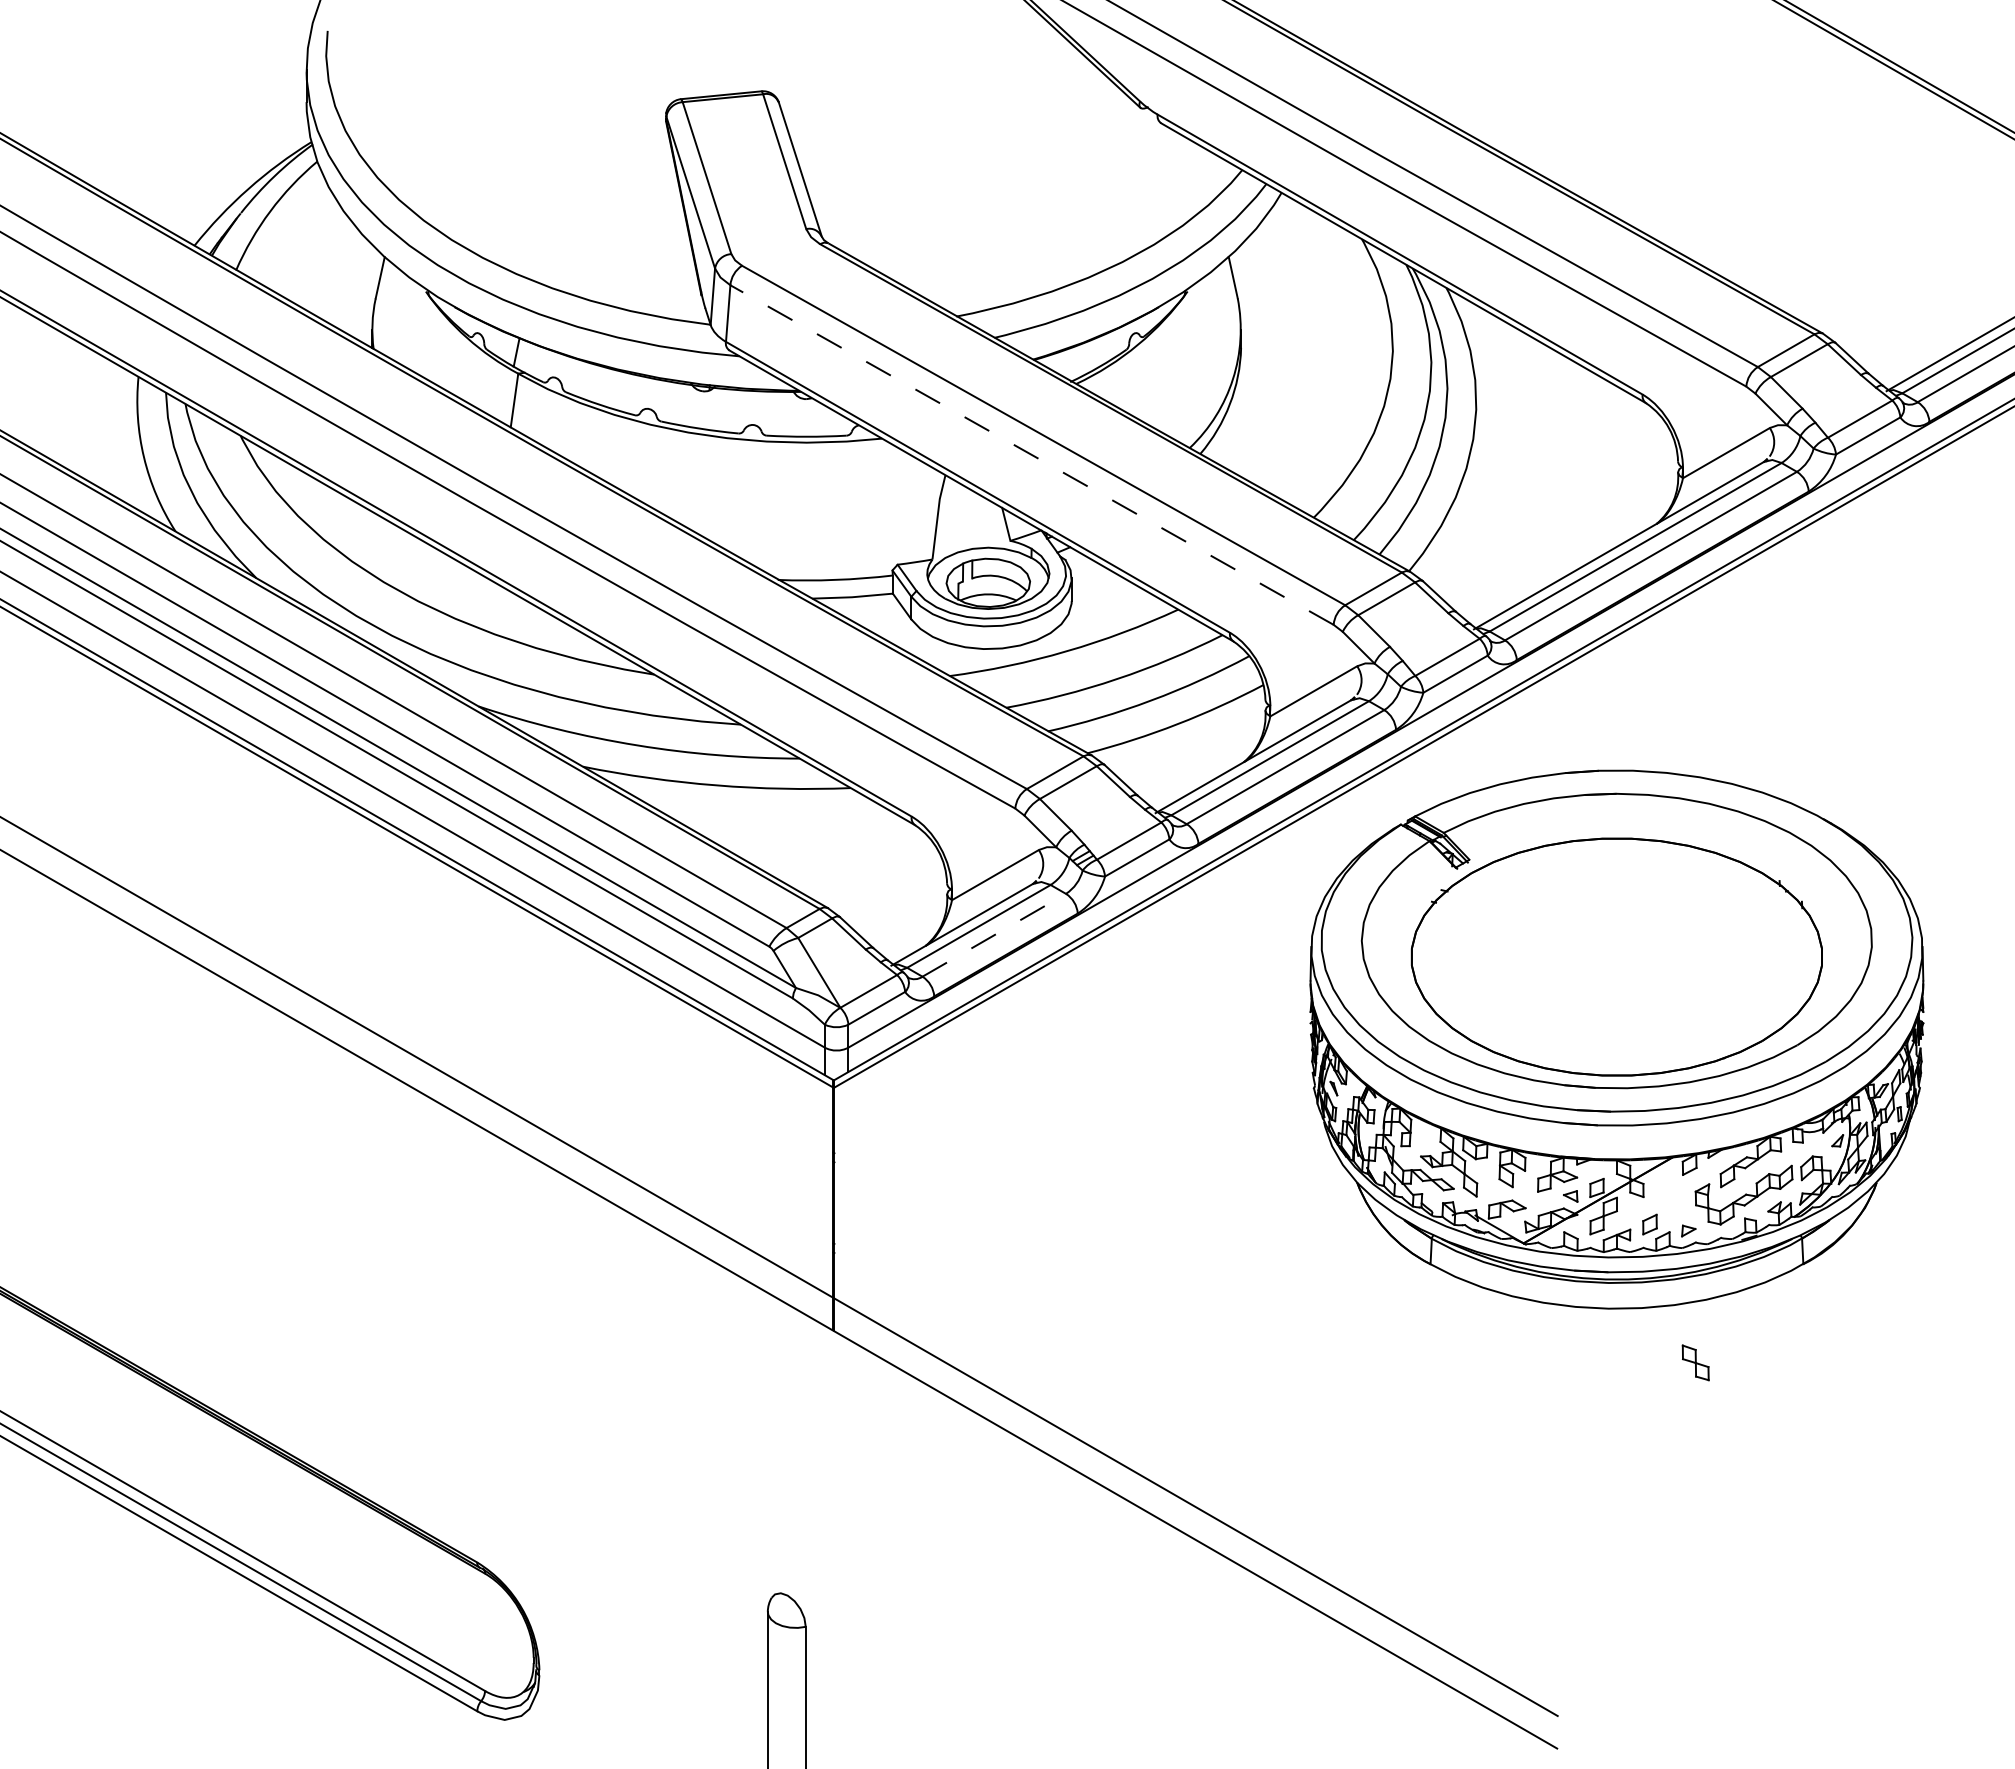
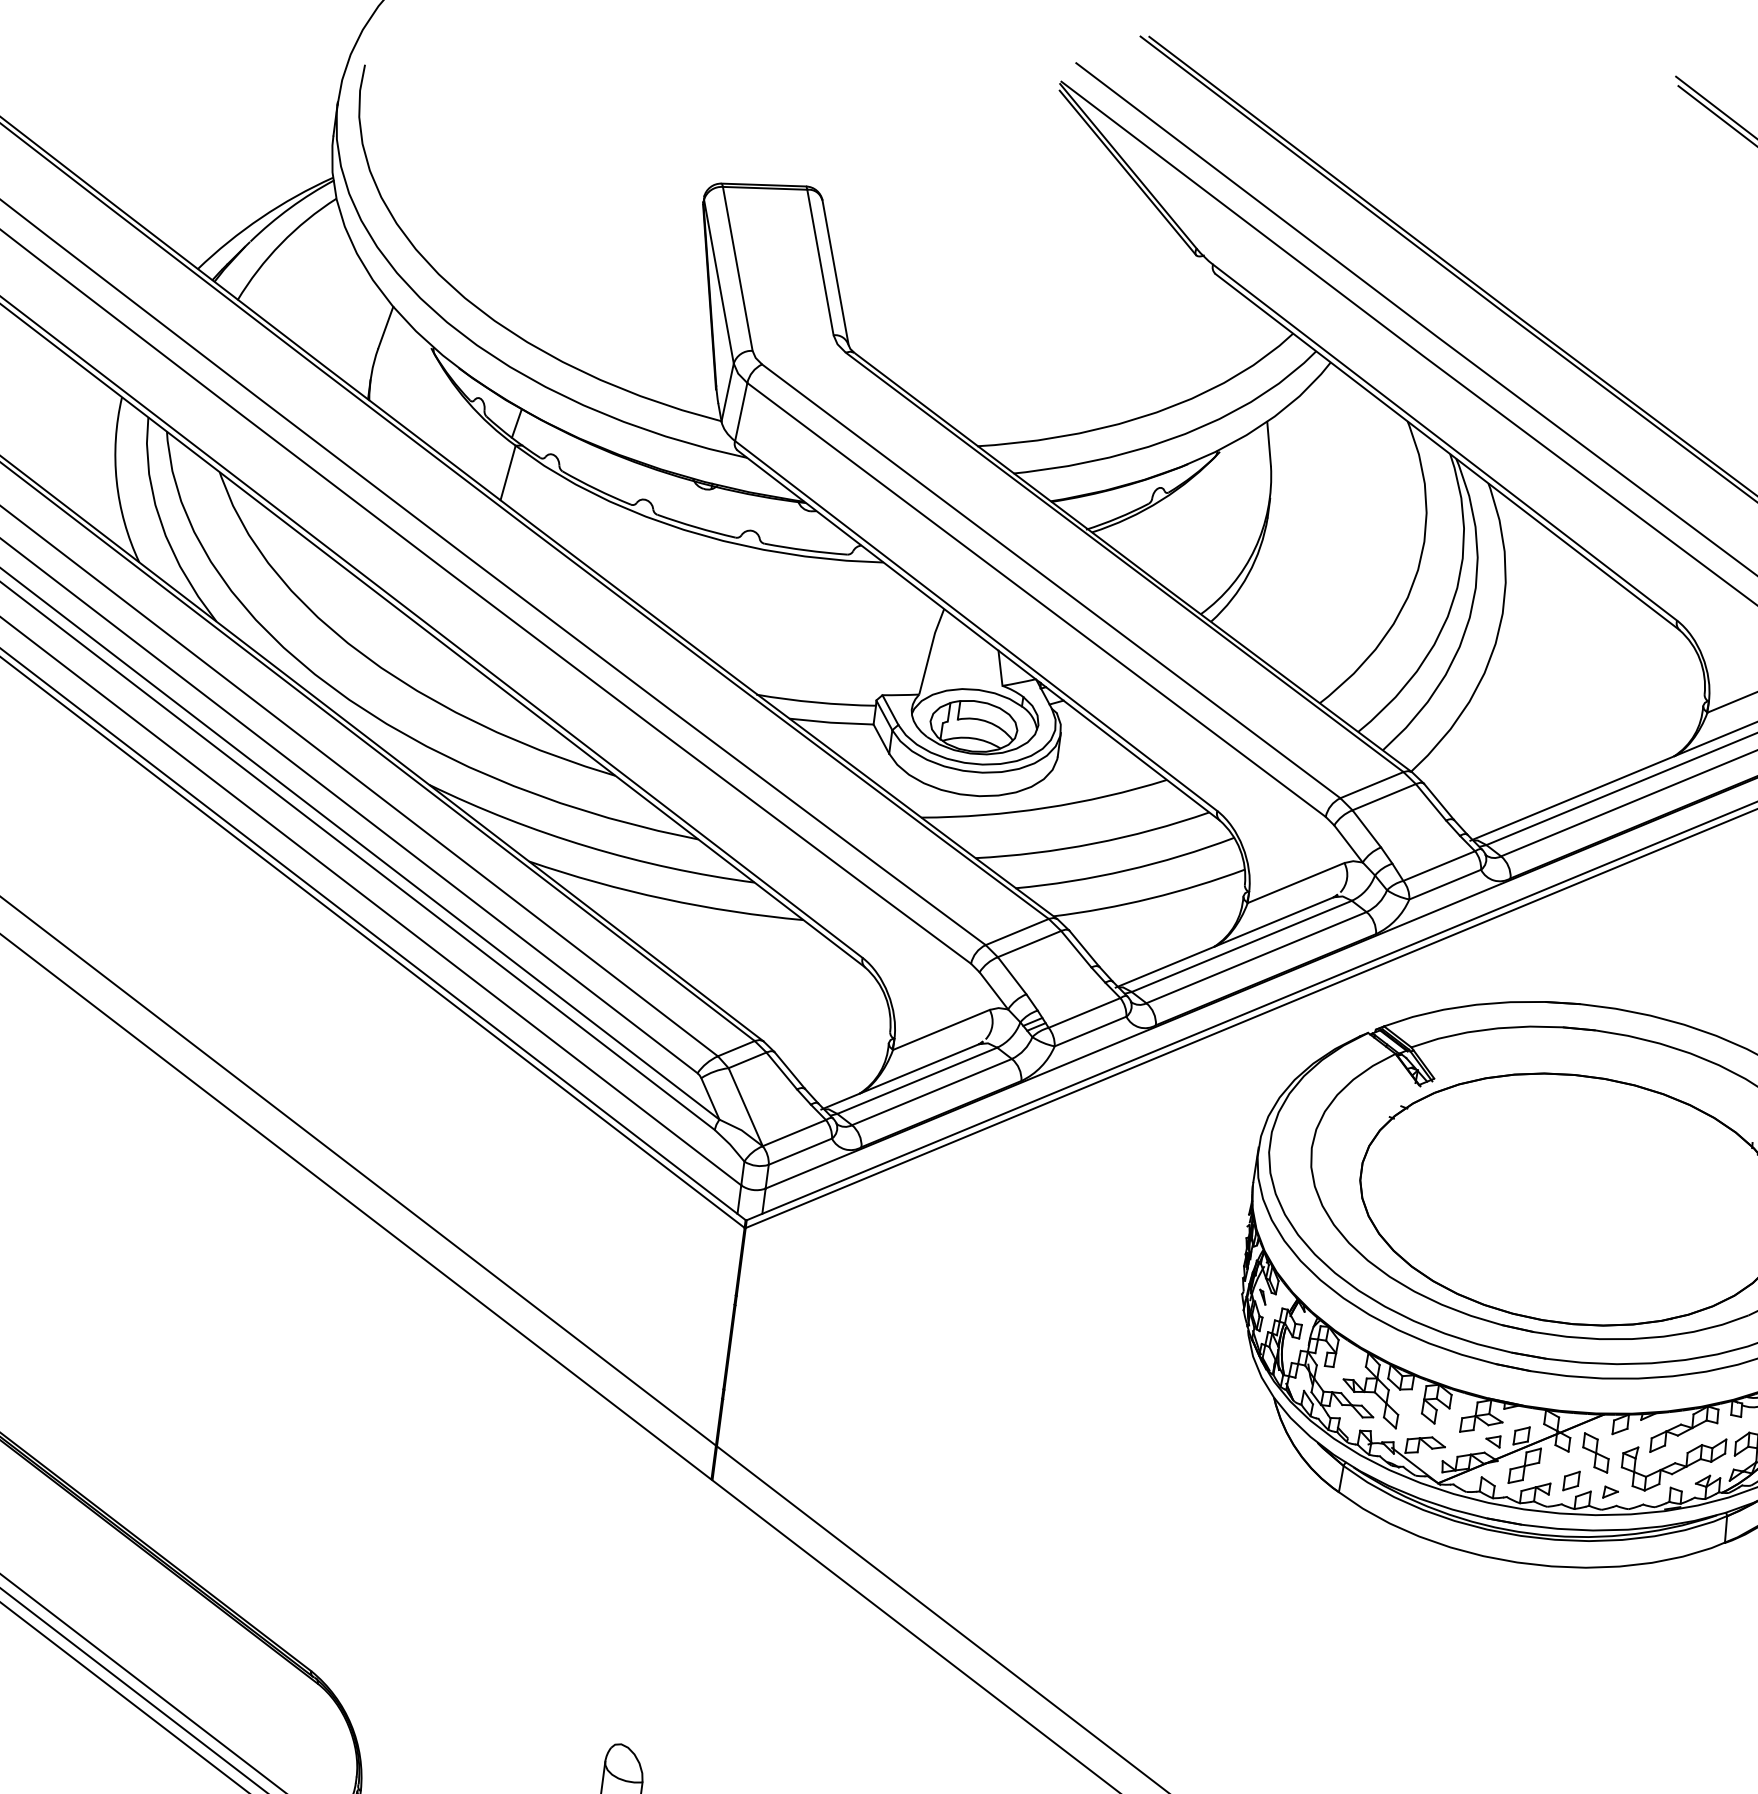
line: (1031, 454) -> (1036, 599), dashed -> solid
line: (994, 935) -> (932, 1092), dashed -> solid
part: (1695, 1362) -> (1595, 1452), moved

